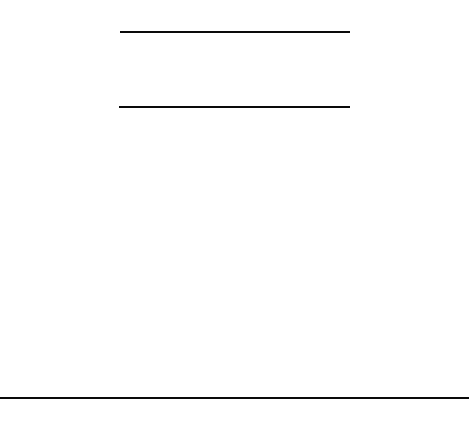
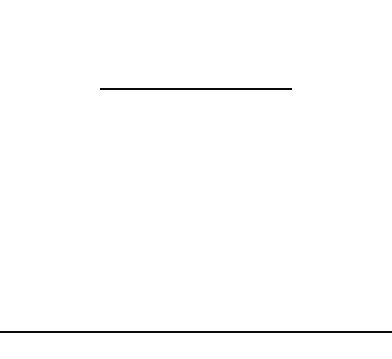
line: (235, 31) -> (196, 26), removed

